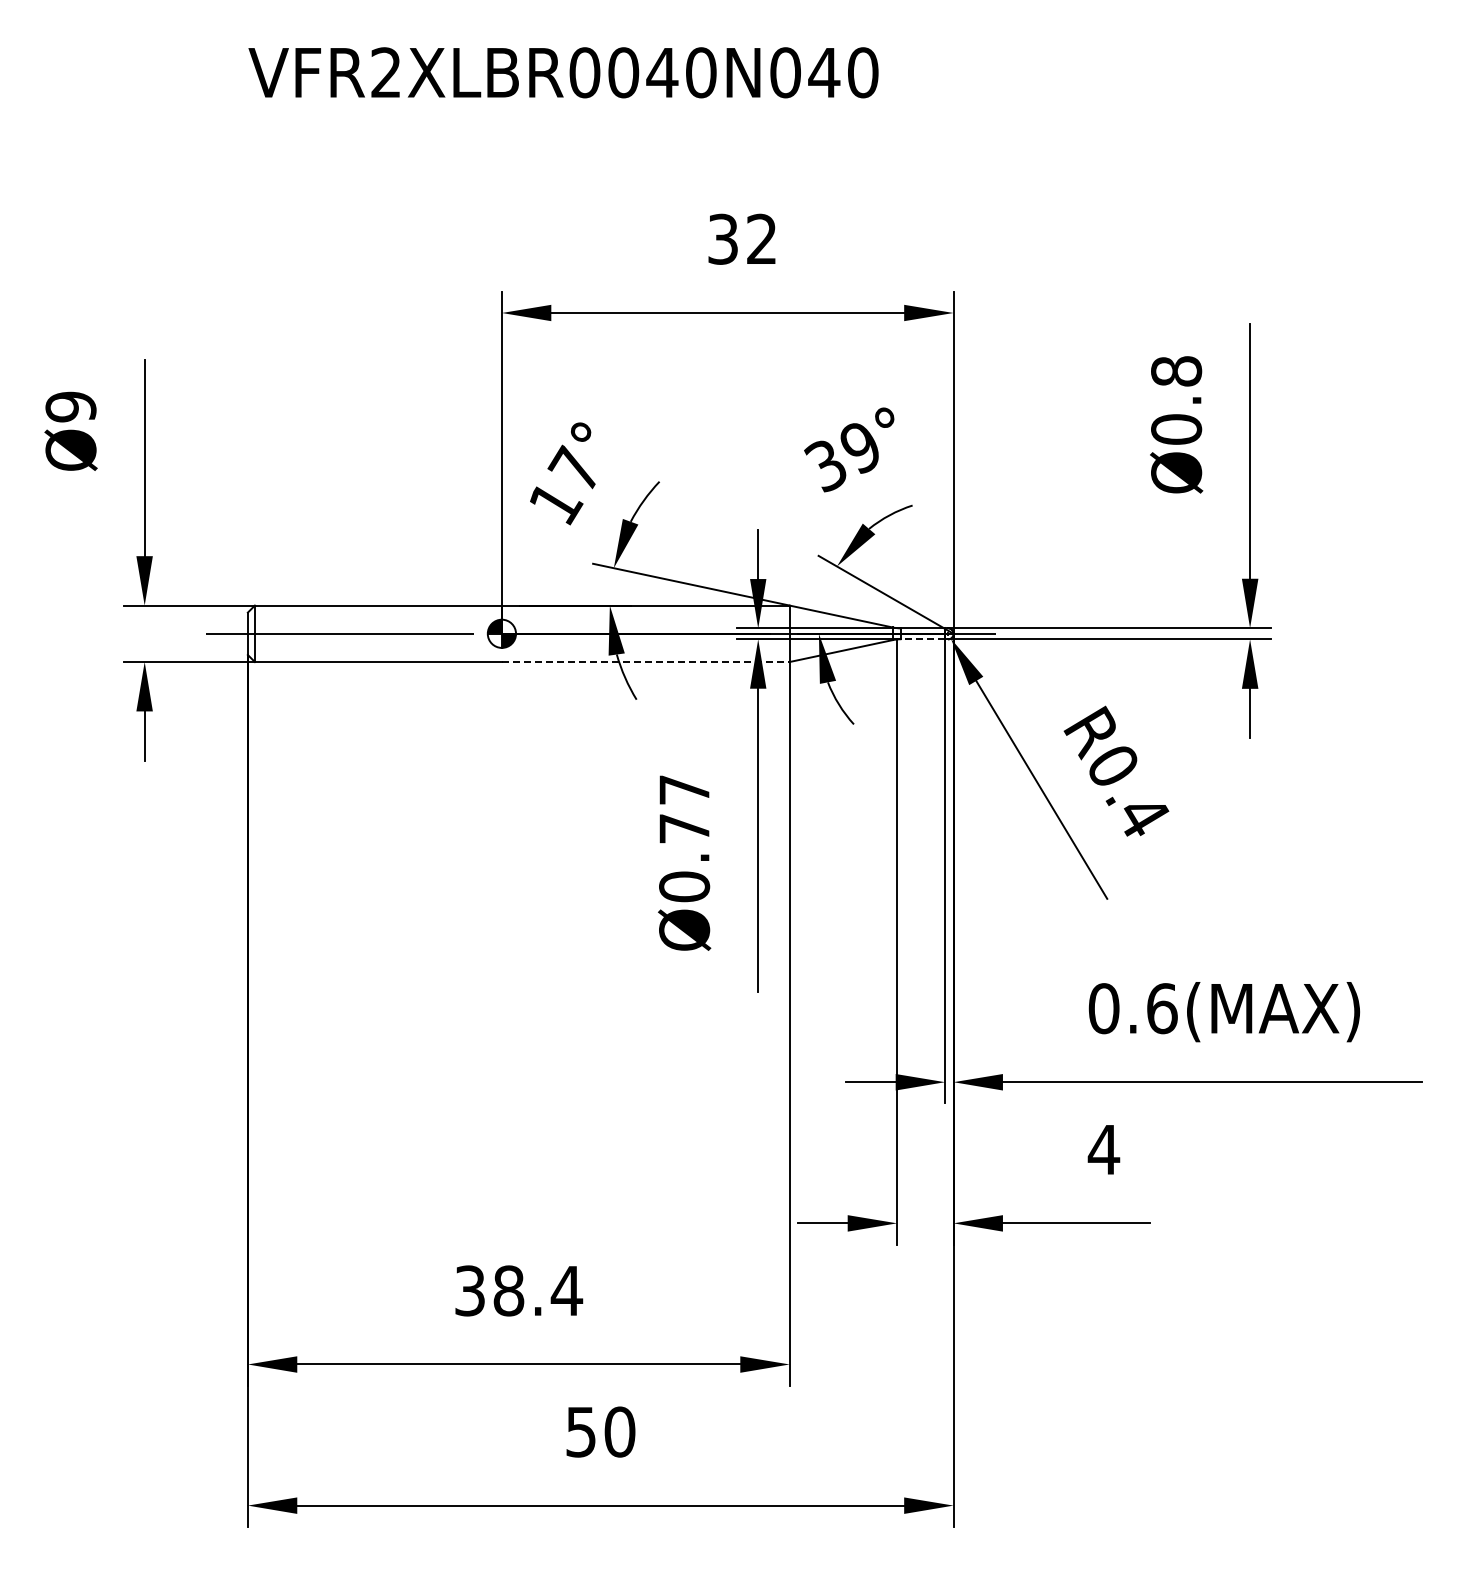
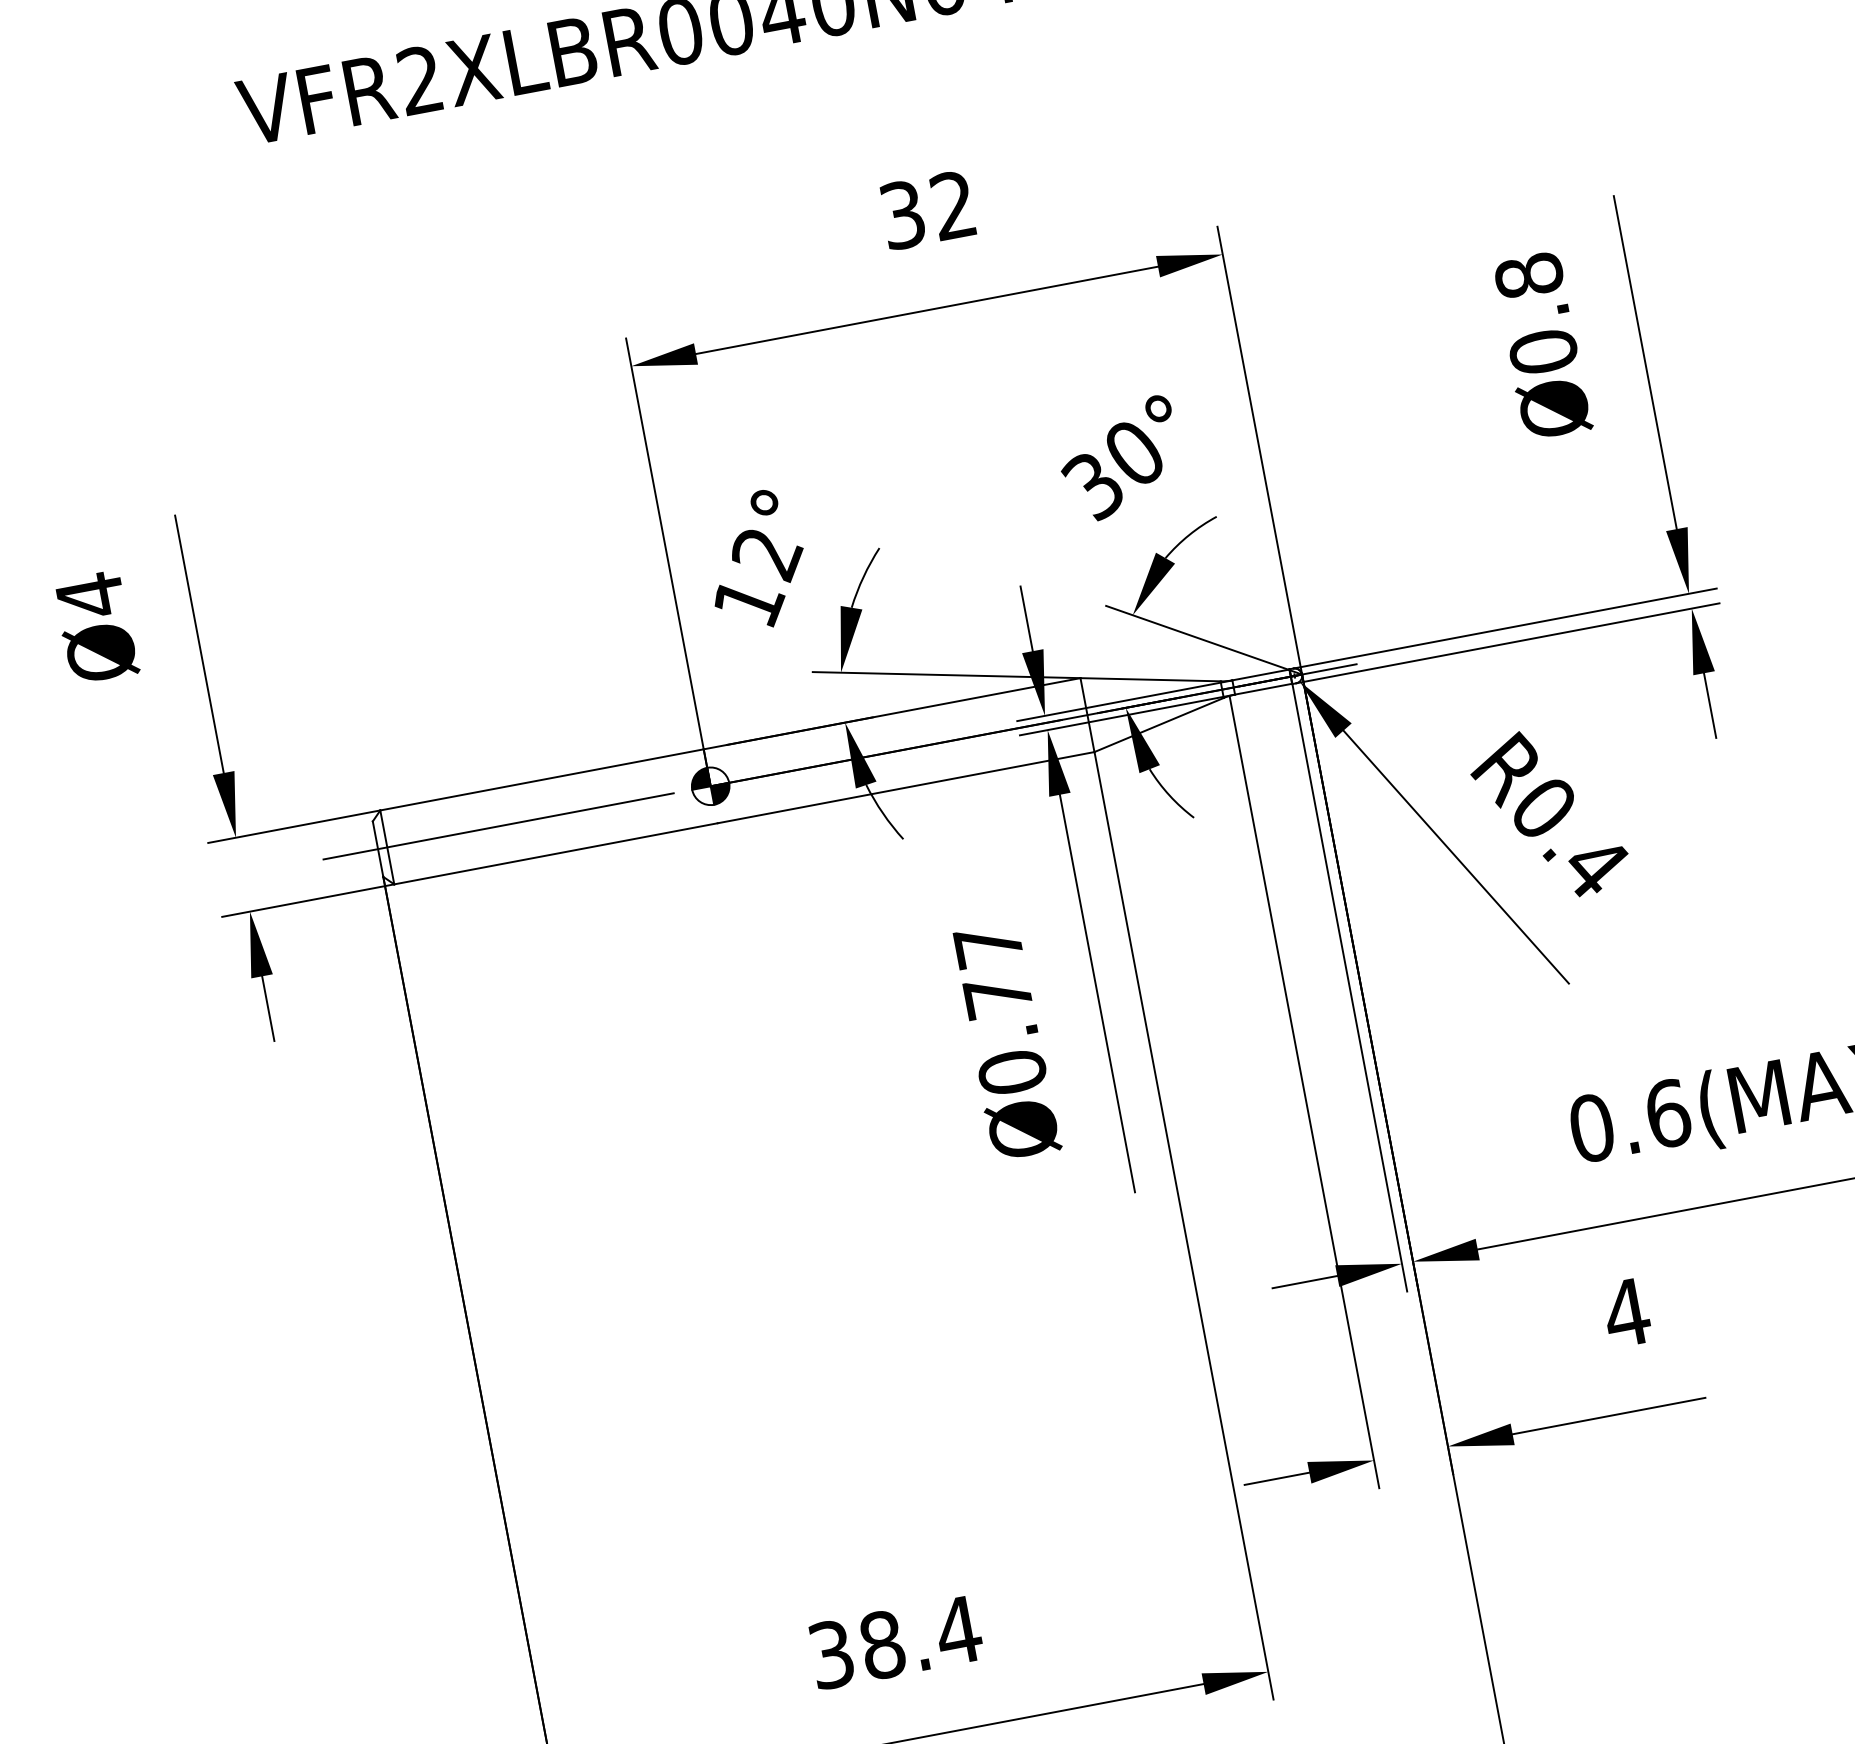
text: (70, 407) -> (89, 596), Ø9 -> Ø4
text: (859, 448) -> (1133, 455), 39° -> 30°
text: (575, 469) -> (766, 552), 17° -> 12°
line: (923, 639) -> (1264, 689), dashed -> solid
line: (645, 662) -> (905, 788), dashed -> solid

